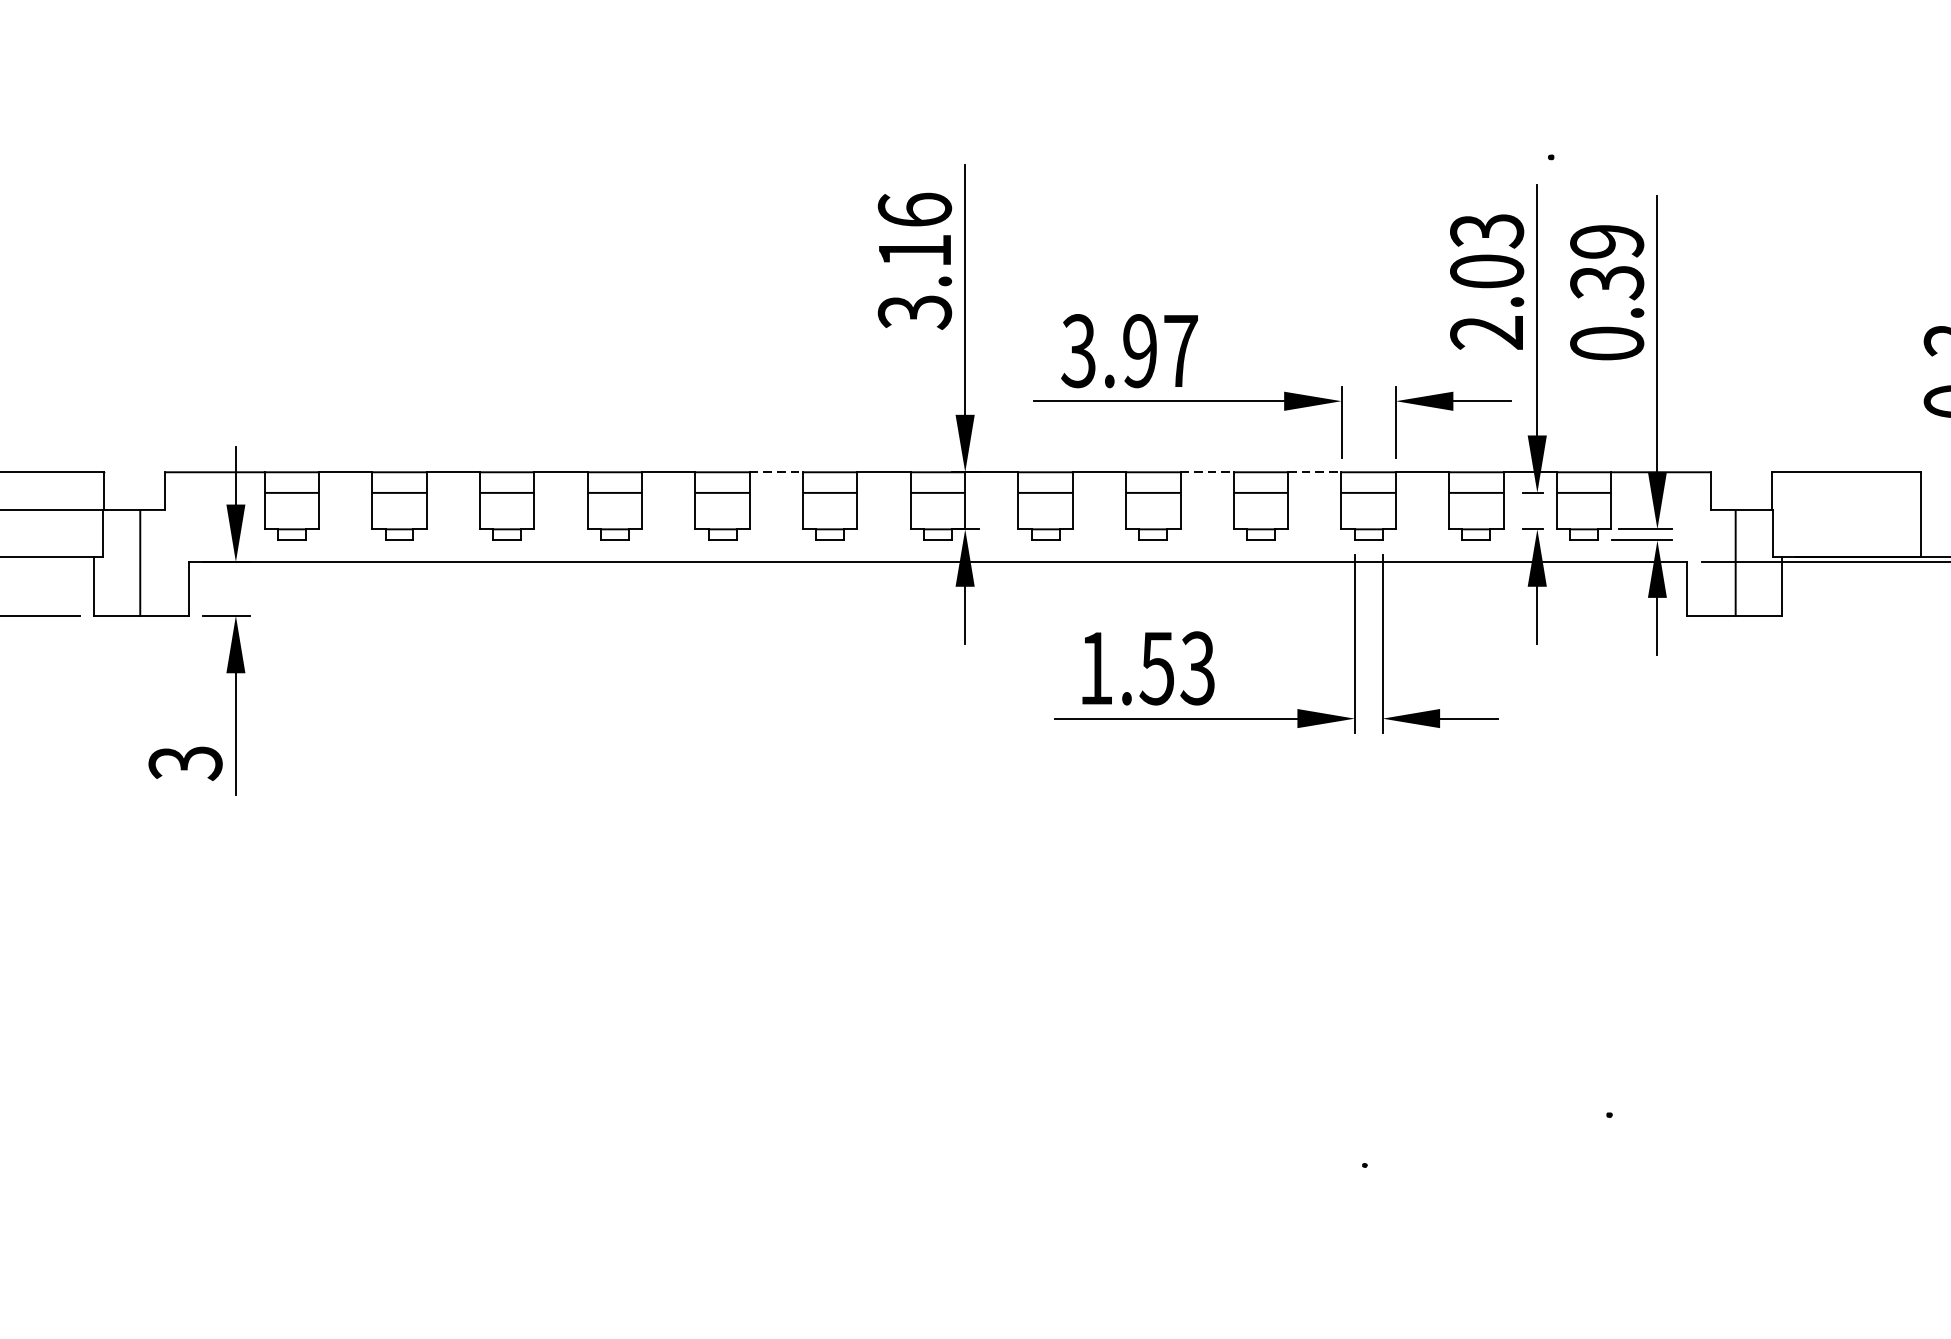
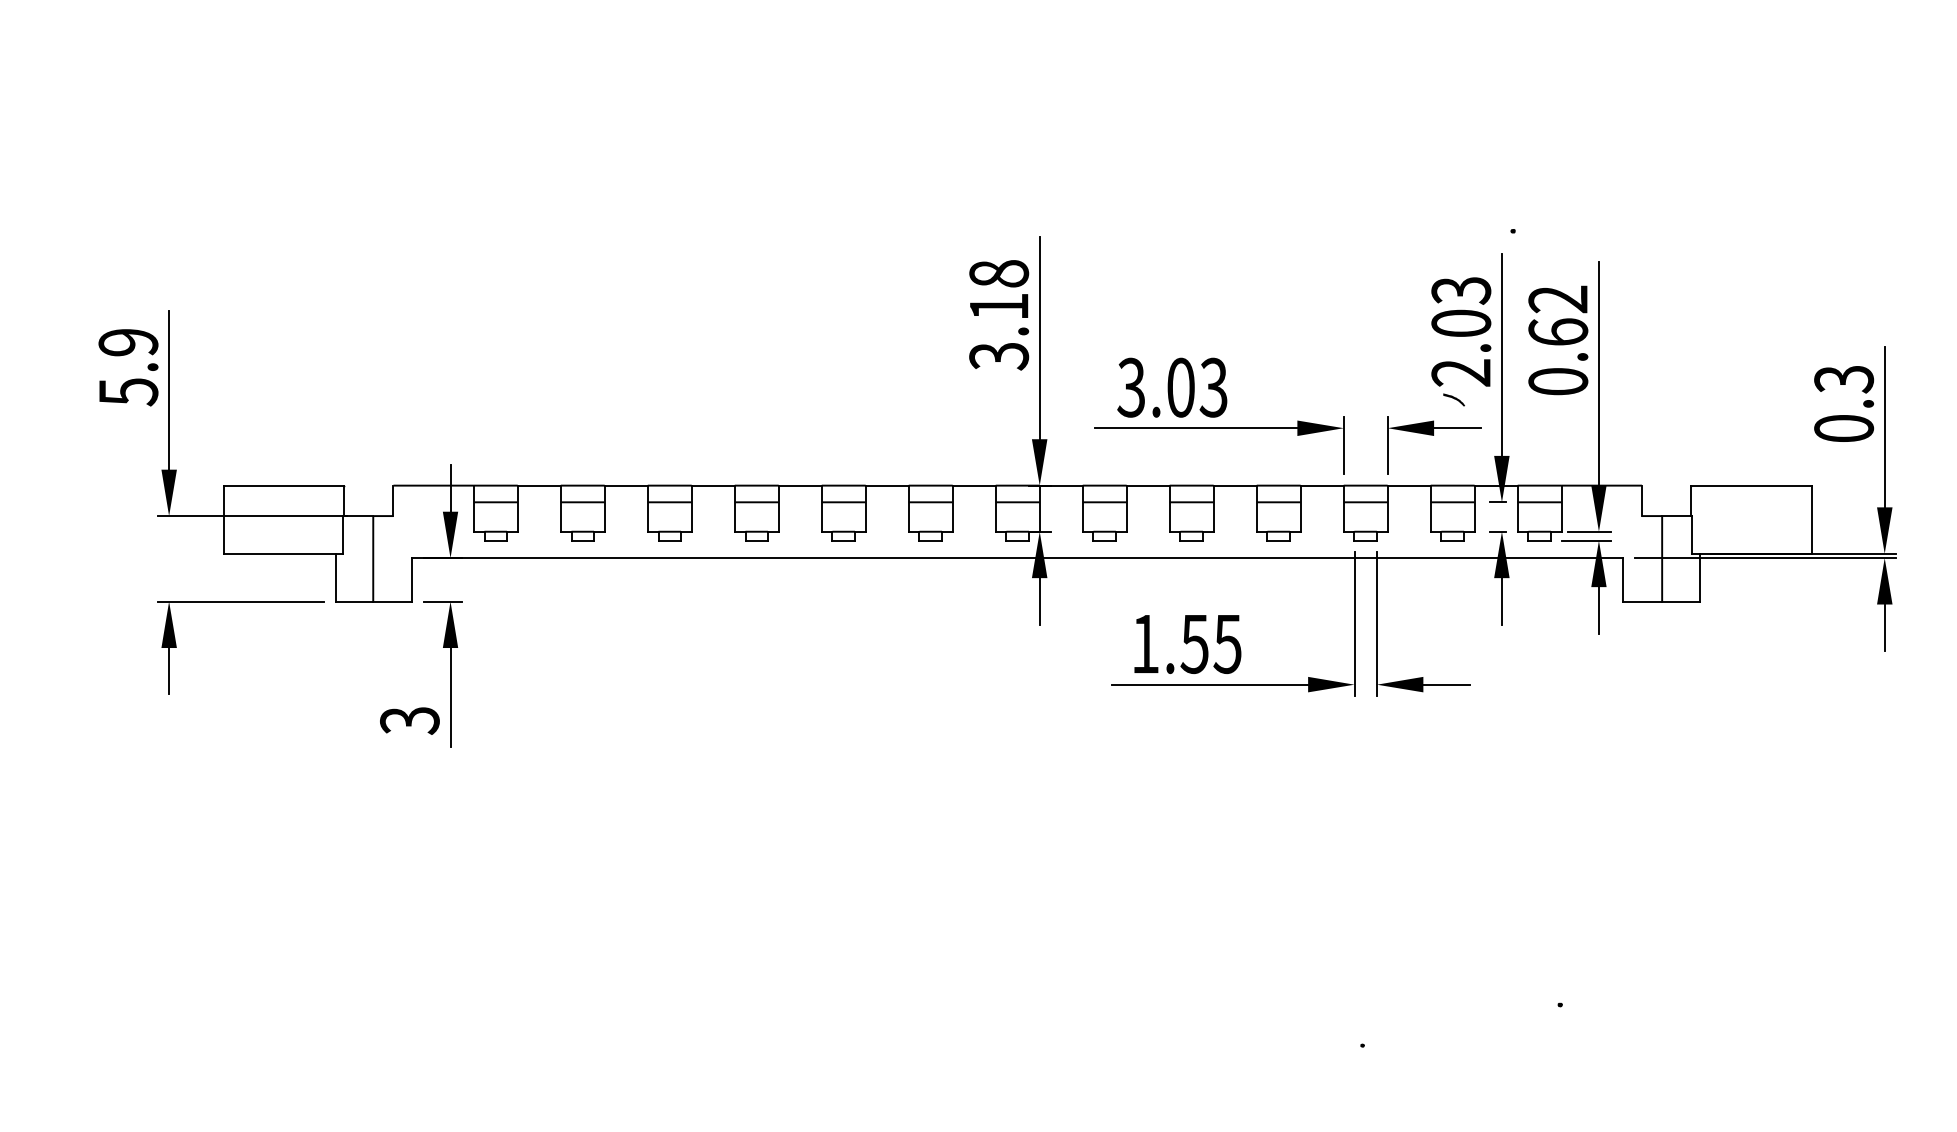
text: (915, 209) -> (999, 273), 3.16 -> 3.18
text: (1607, 261) -> (1558, 315), 0.39 -> 0.62
text: (1160, 350) -> (1197, 387), 3.97 -> 3.03
fill: (1478, 365) -> (1454, 399), added
line: (776, 472) -> (887, 485), dashed -> solid
line: (1207, 472) -> (1235, 485), dashed -> solid
line: (1315, 472) -> (1322, 485), dashed -> solid
text: (1197, 667) -> (1227, 643), 1.53 -> 1.55

